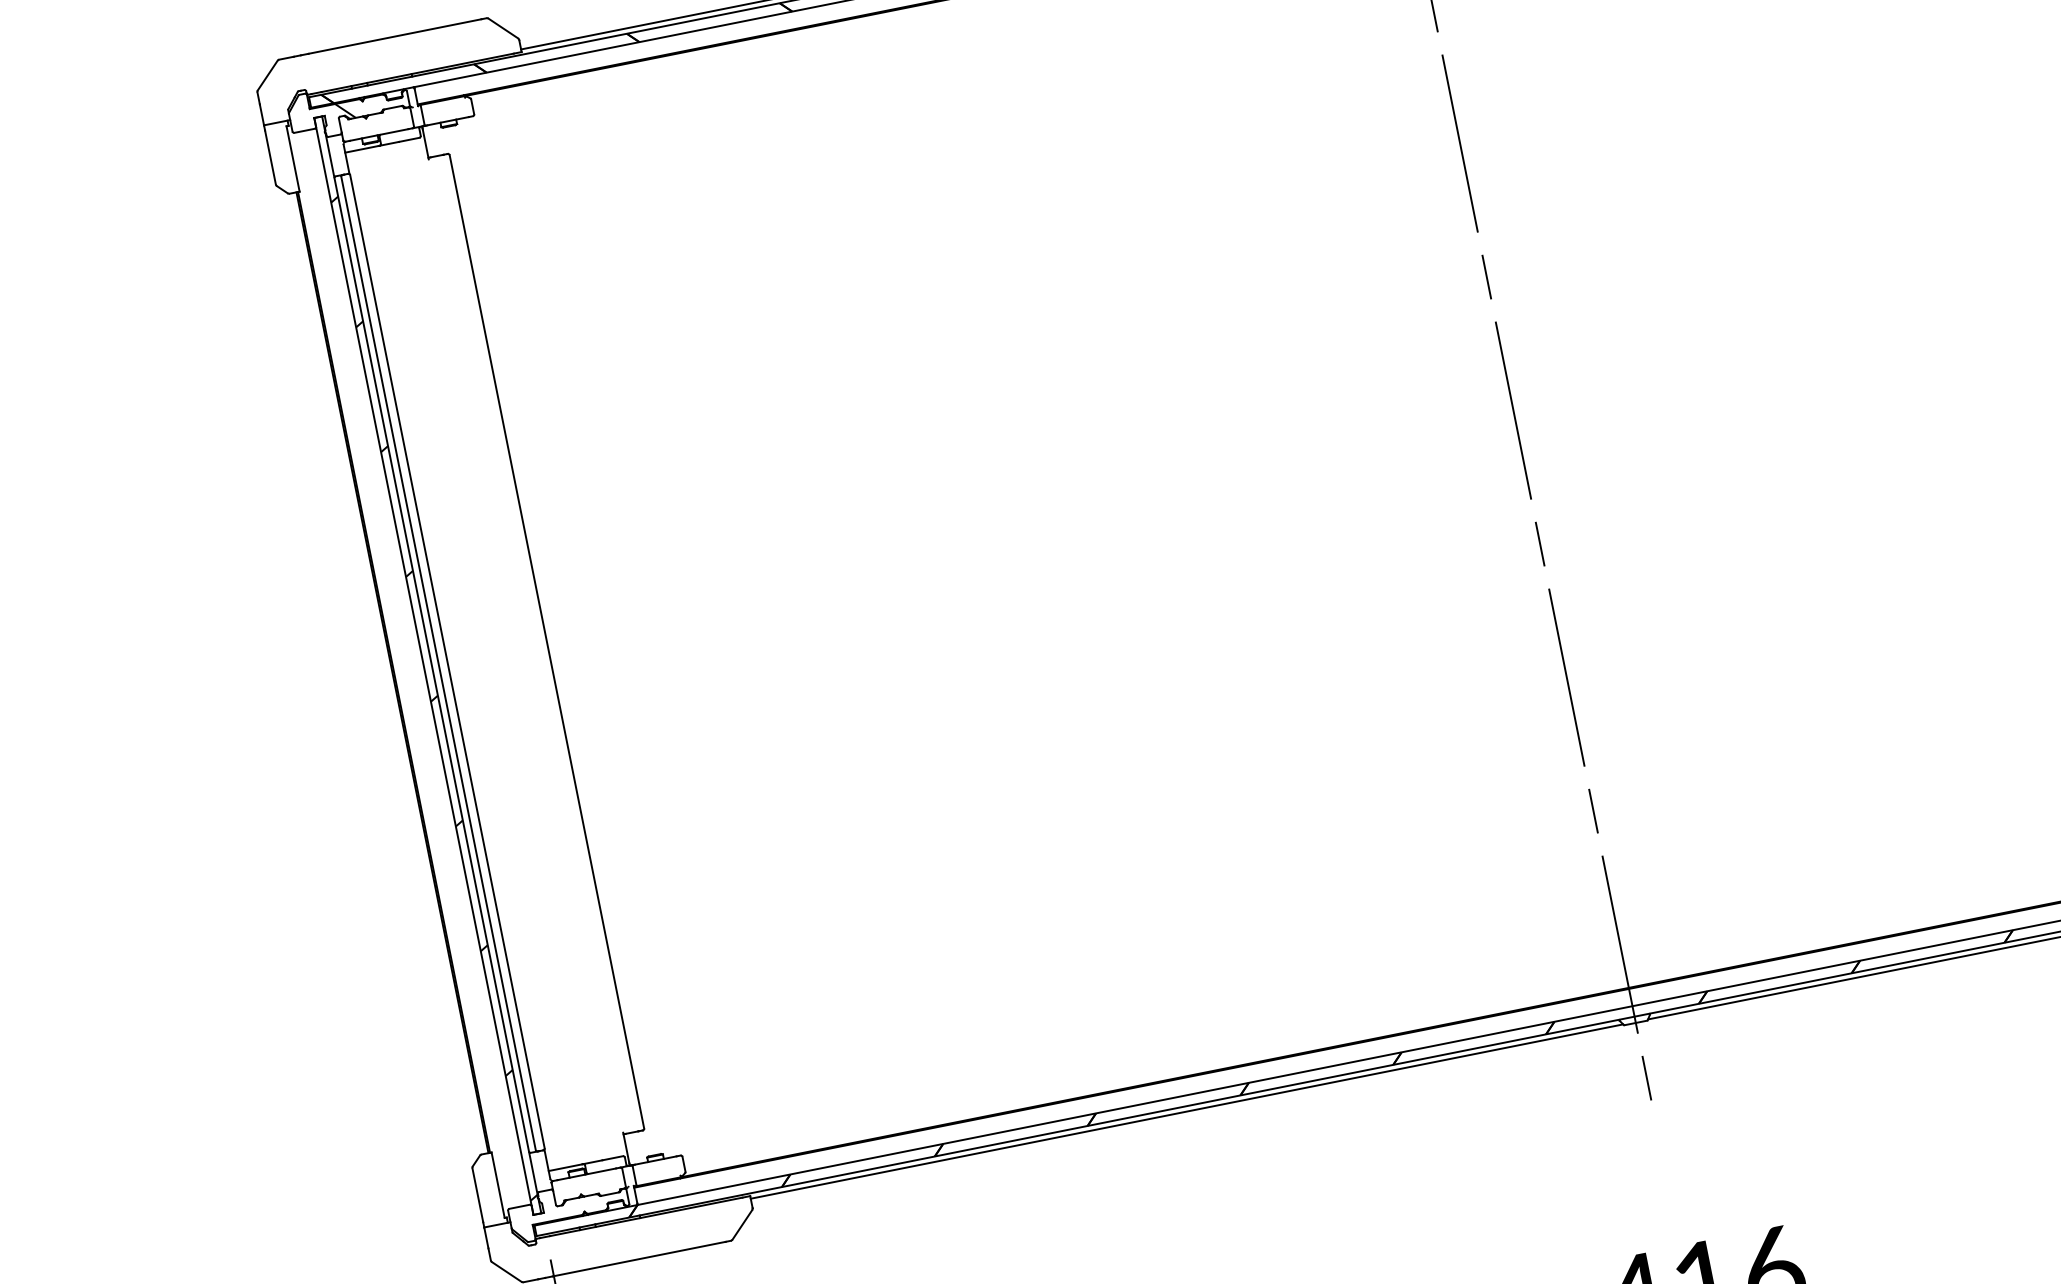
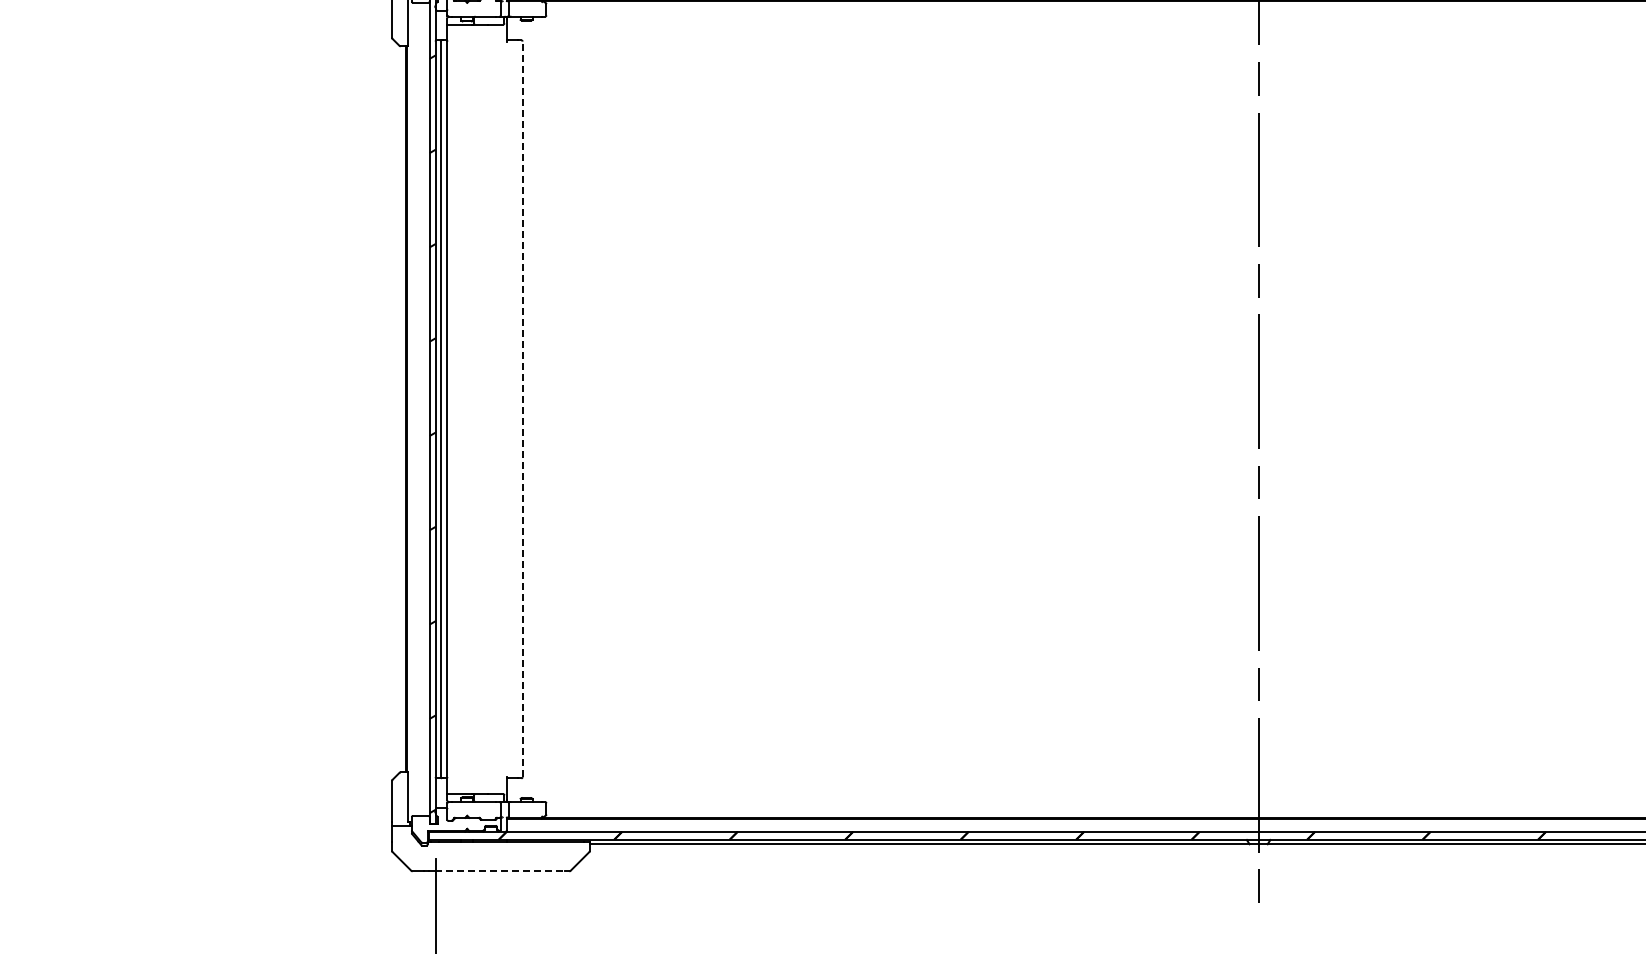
line: (546, 642) -> (522, 409), solid -> dashed
line: (639, 1259) -> (500, 871), solid -> dashed

